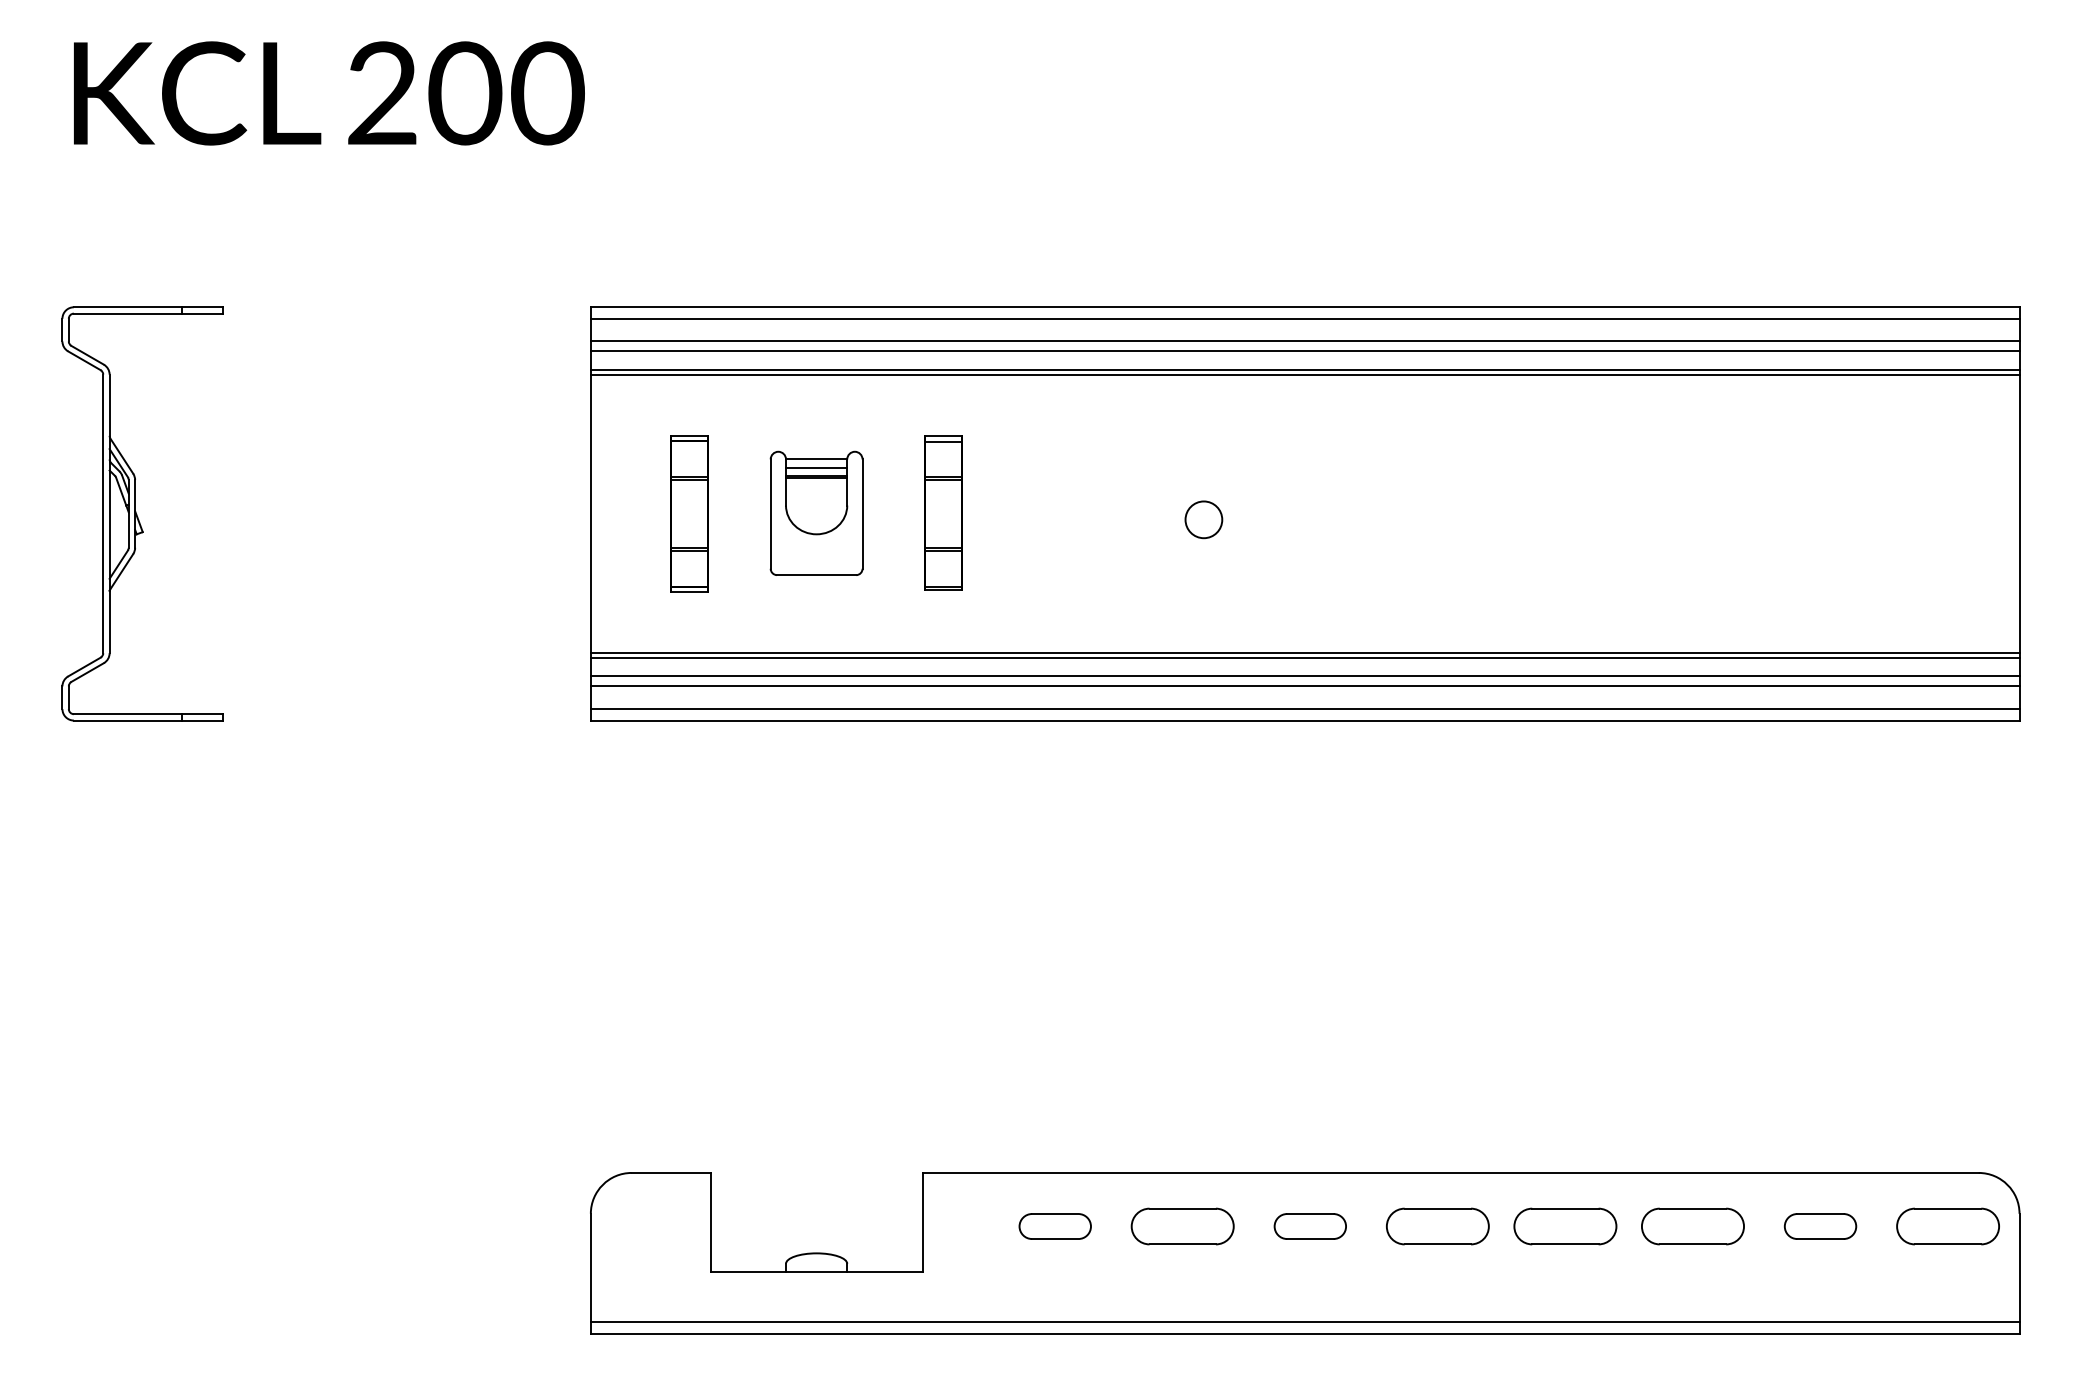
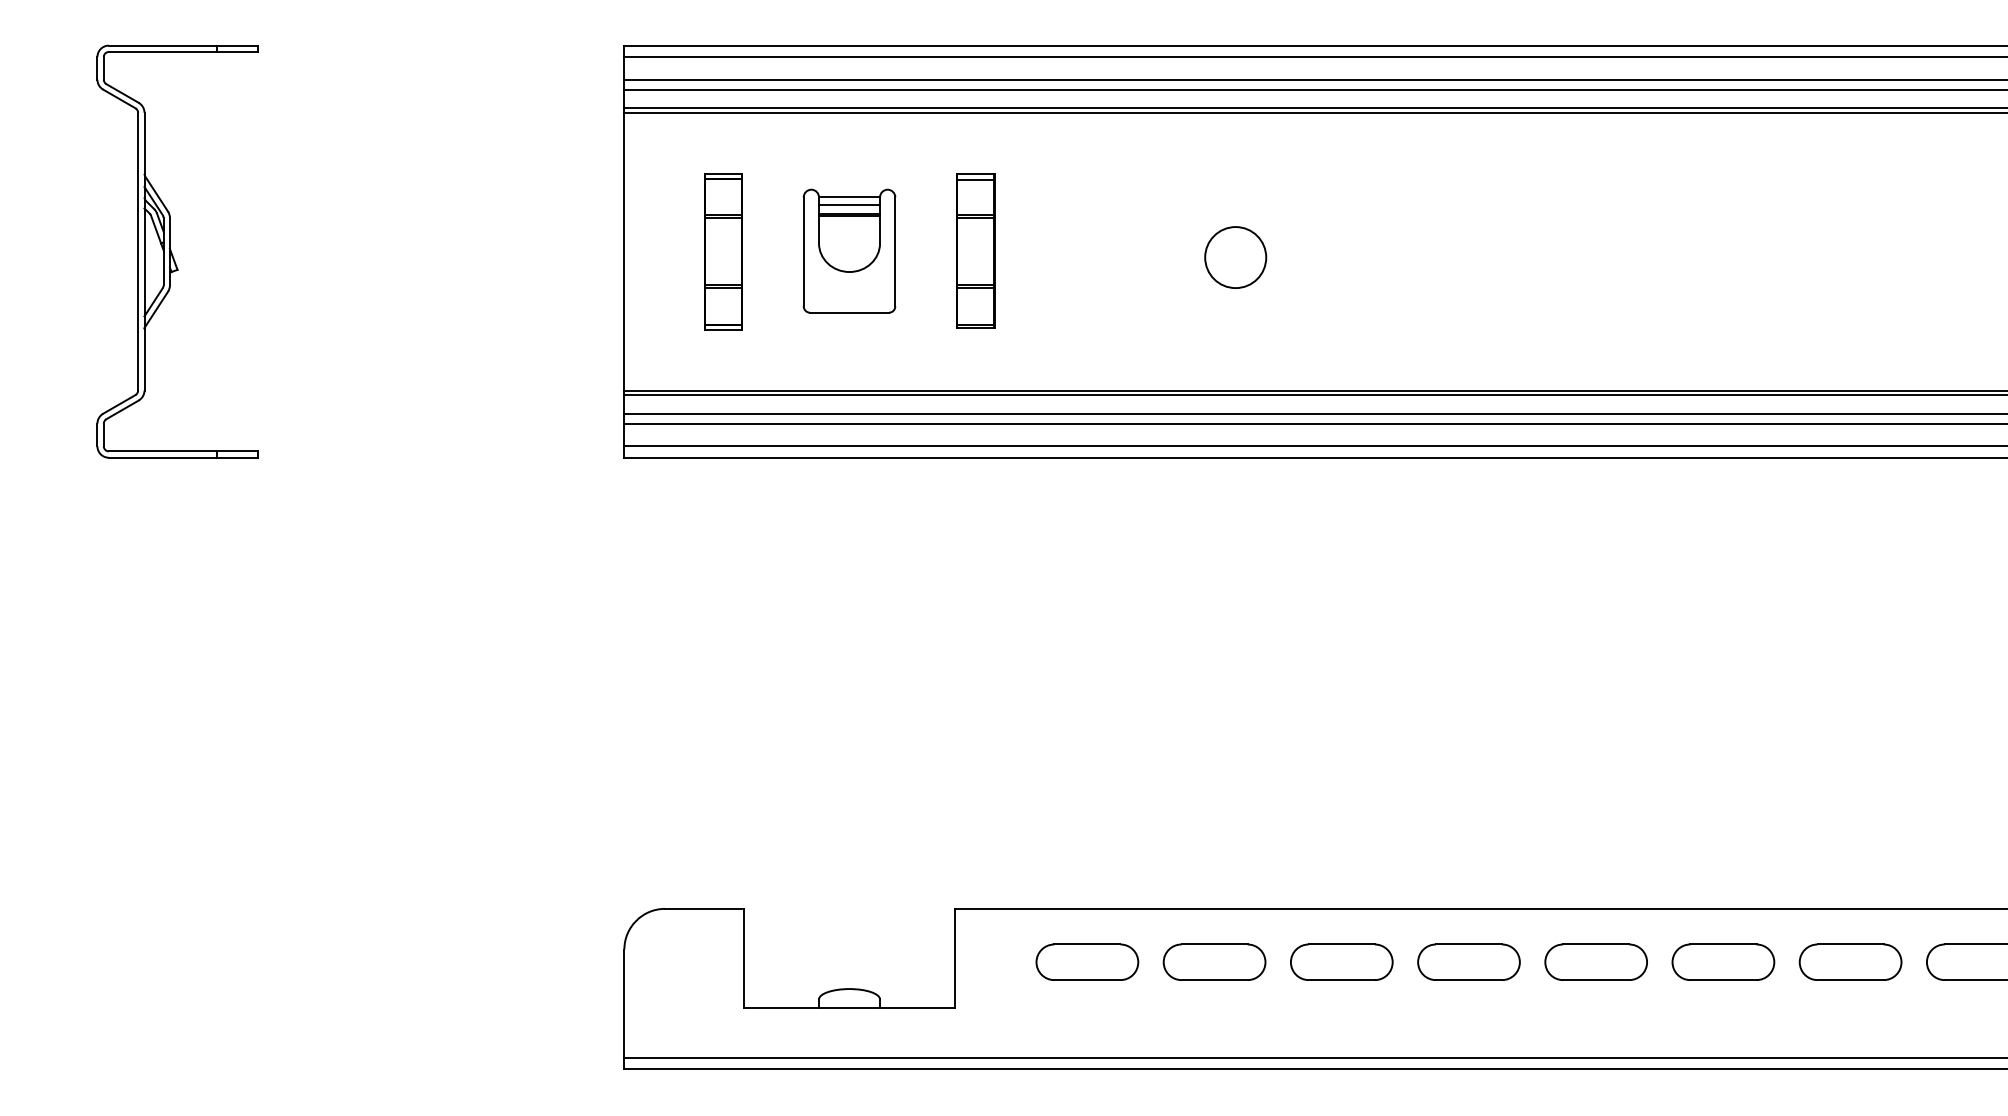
circle: (1203, 519) -> (1235, 257), size x1.67
part: (1055, 1226) -> (1087, 962), size x1.43
part: (1310, 1226) -> (1342, 962), size x1.43
part: (1820, 1226) -> (1850, 962), size x1.43

